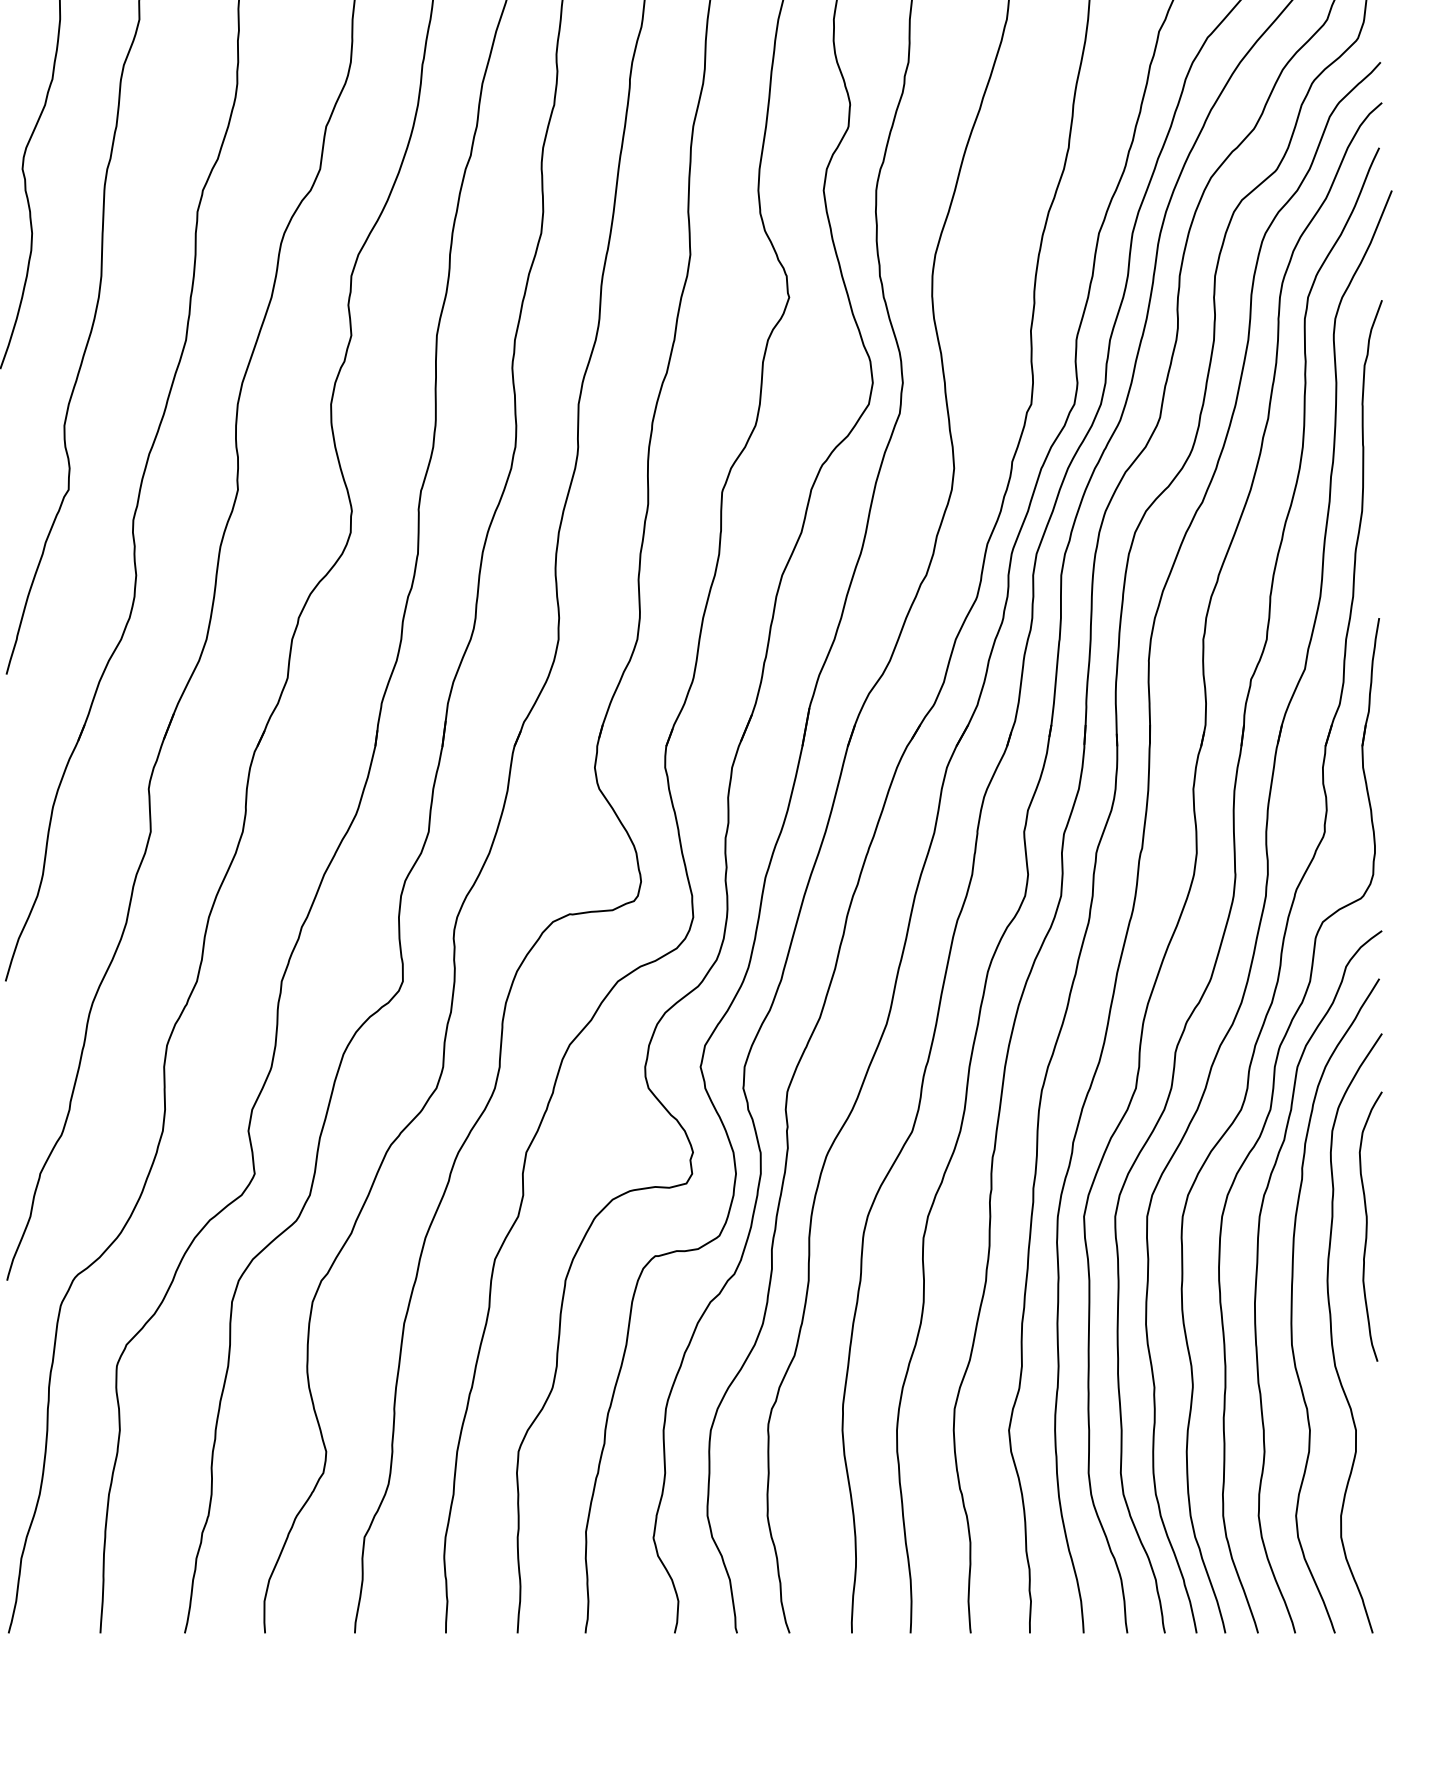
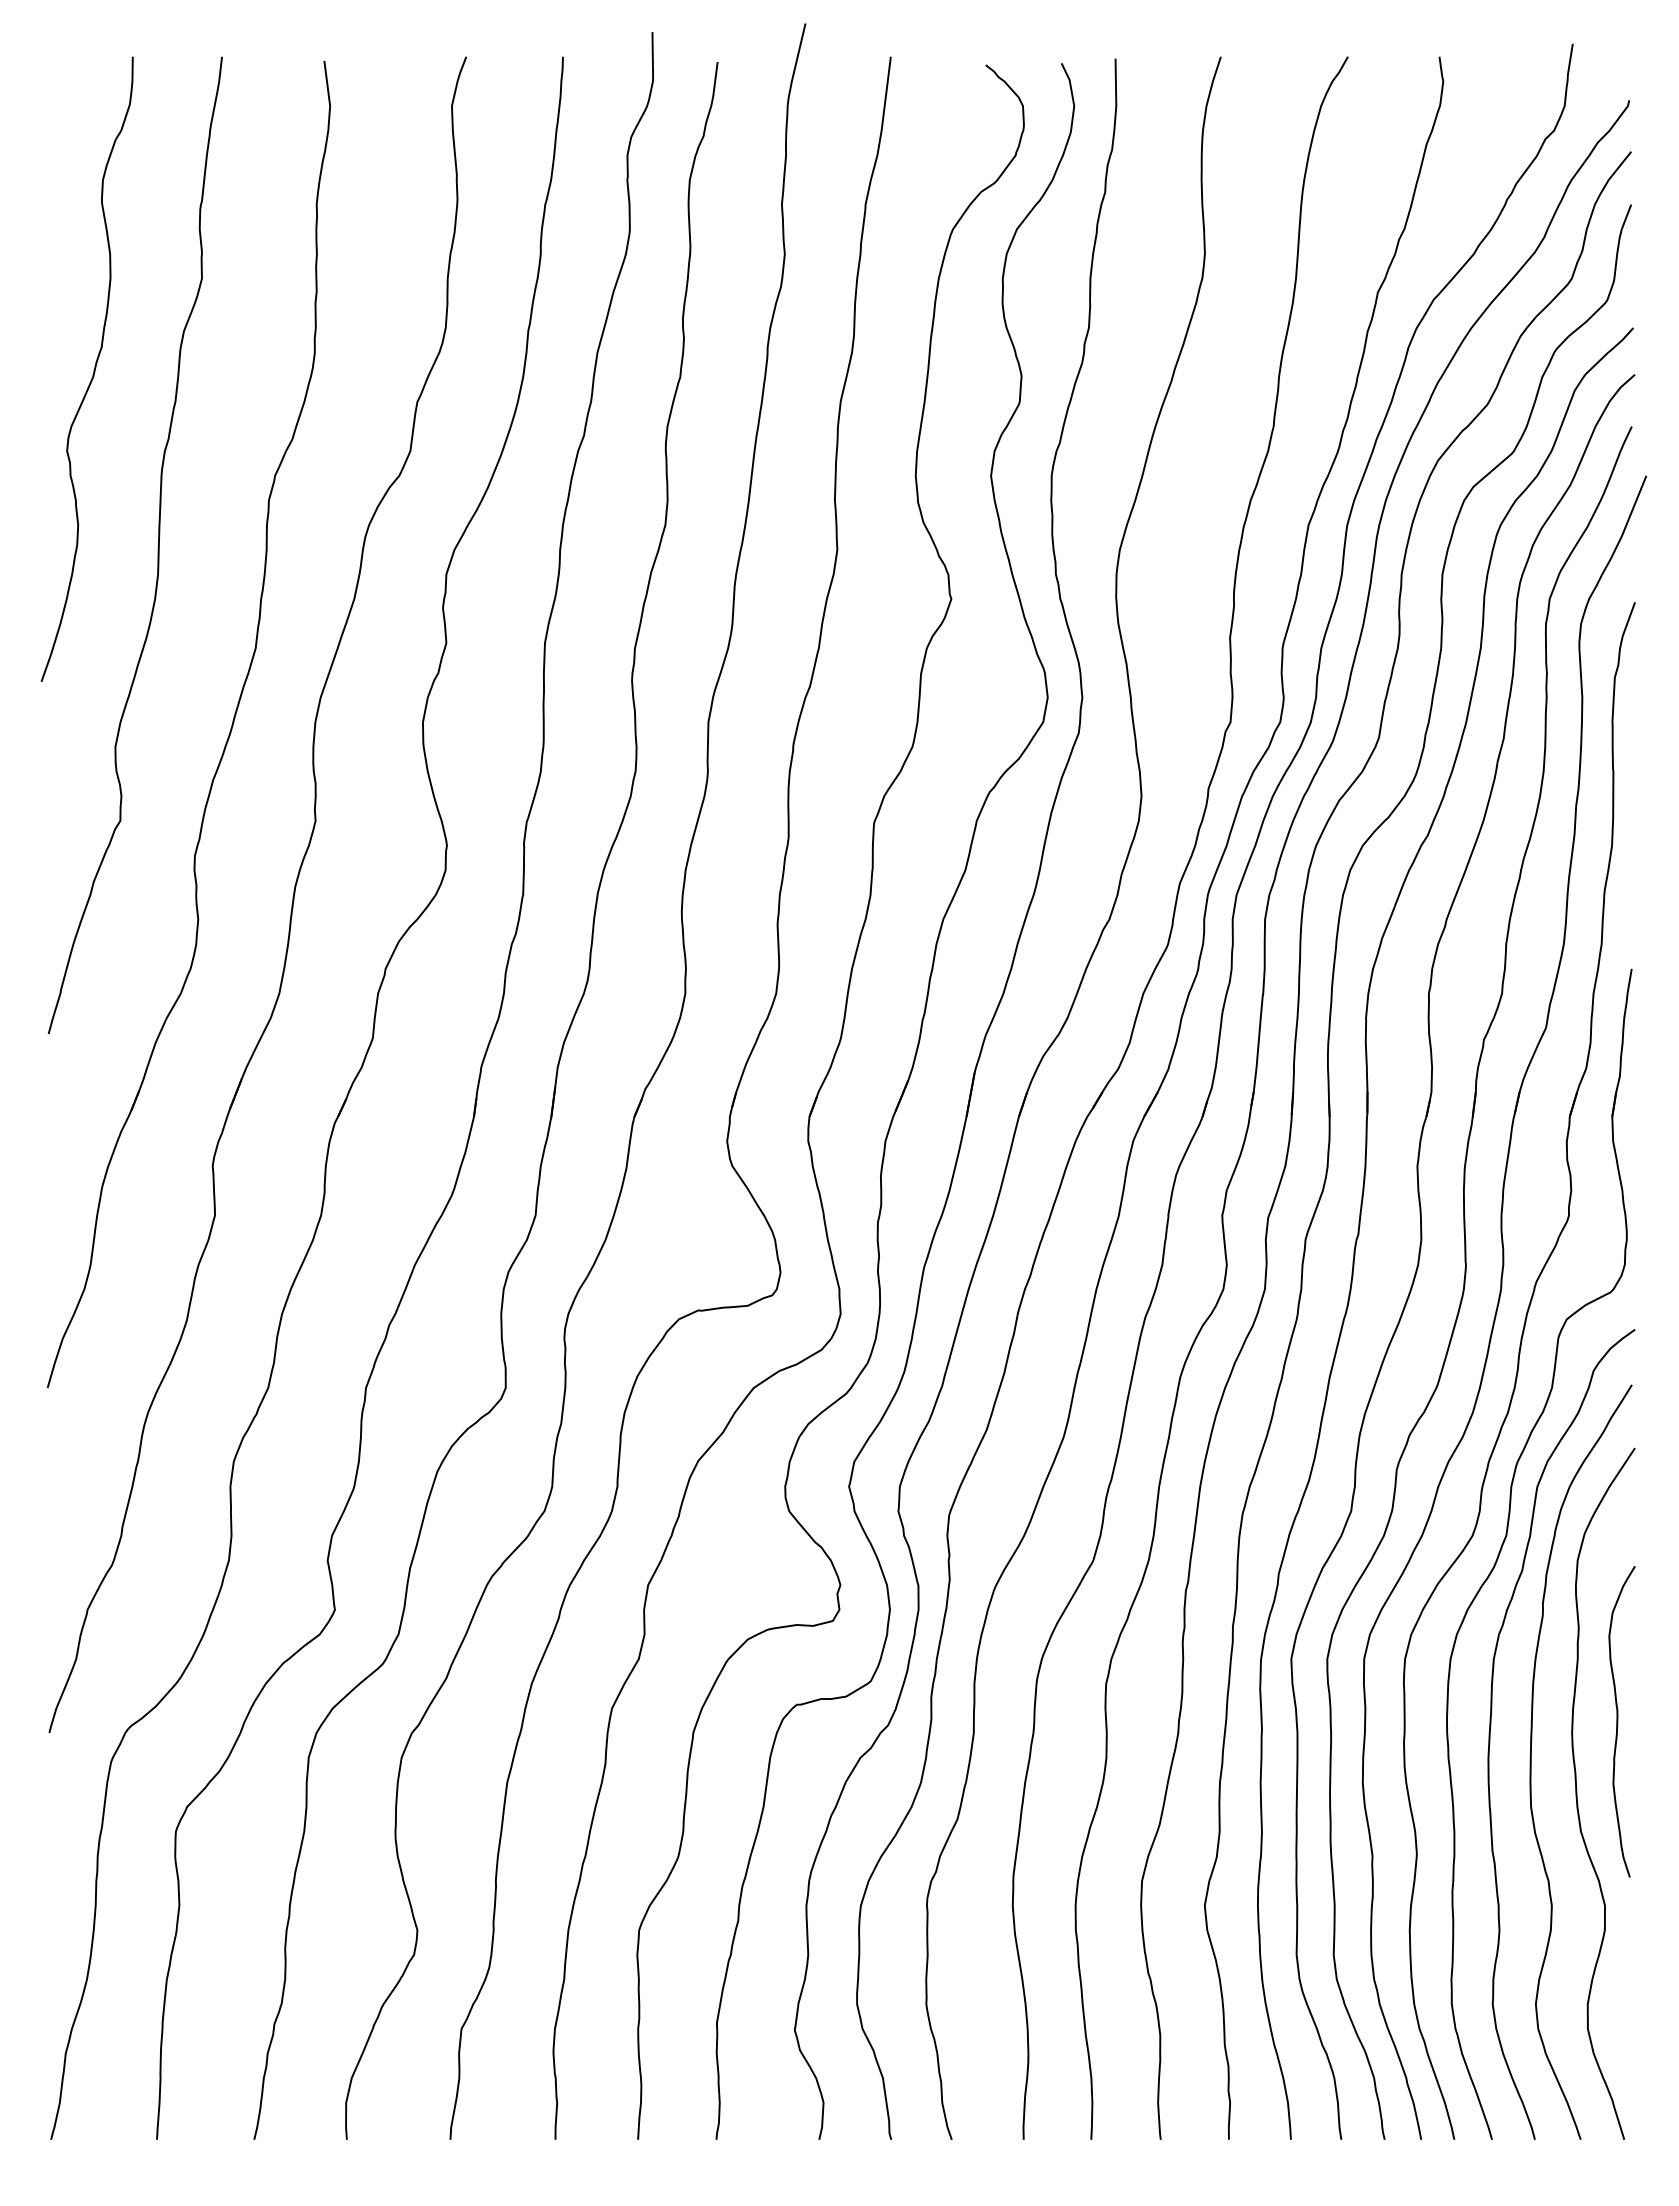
curve: (1367, 1226) -> (1618, 1721), moved

